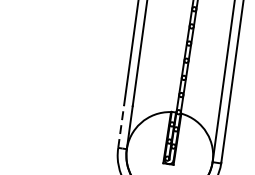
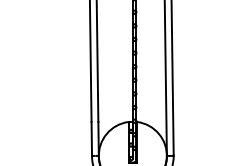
line: (120, 125) -> (91, 138), dashed -> solid

